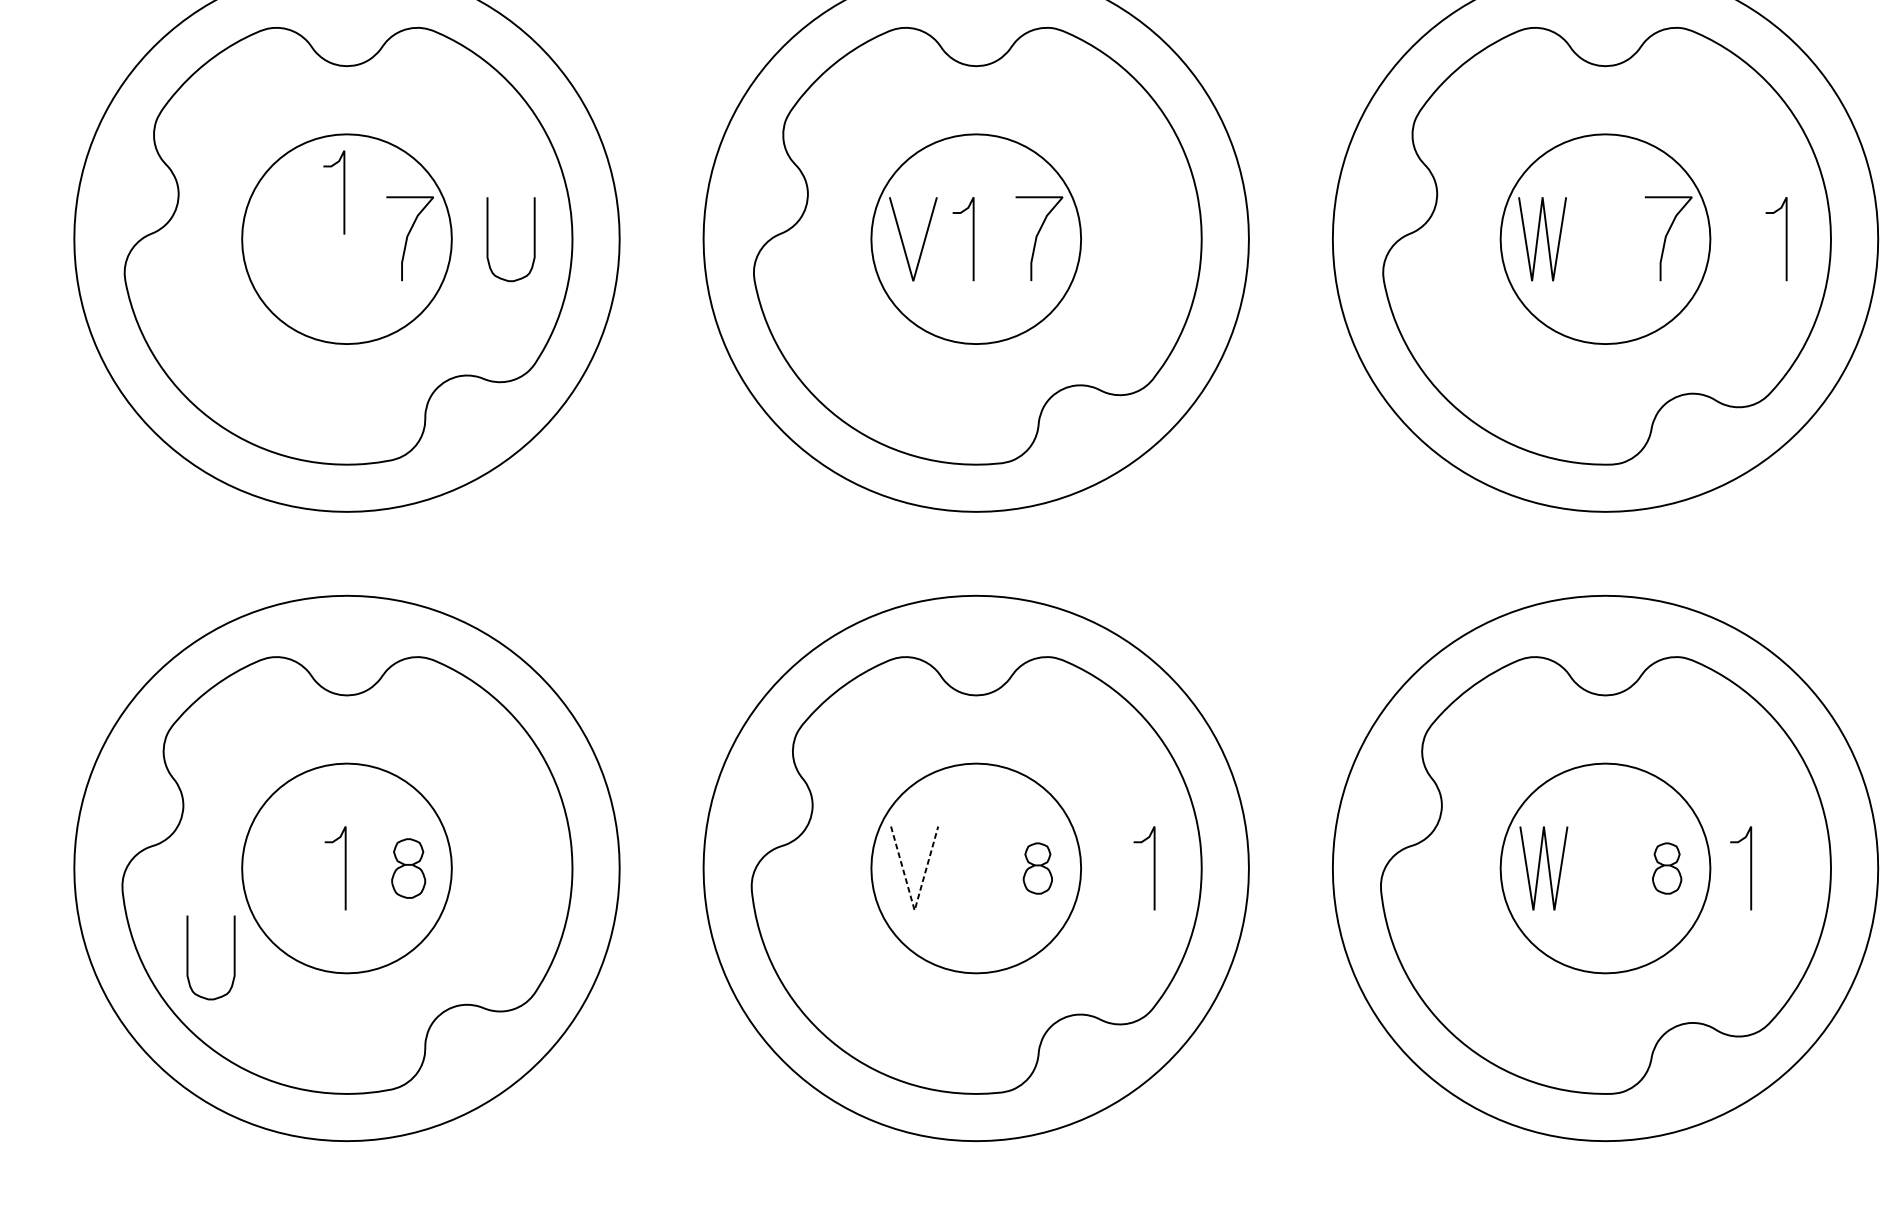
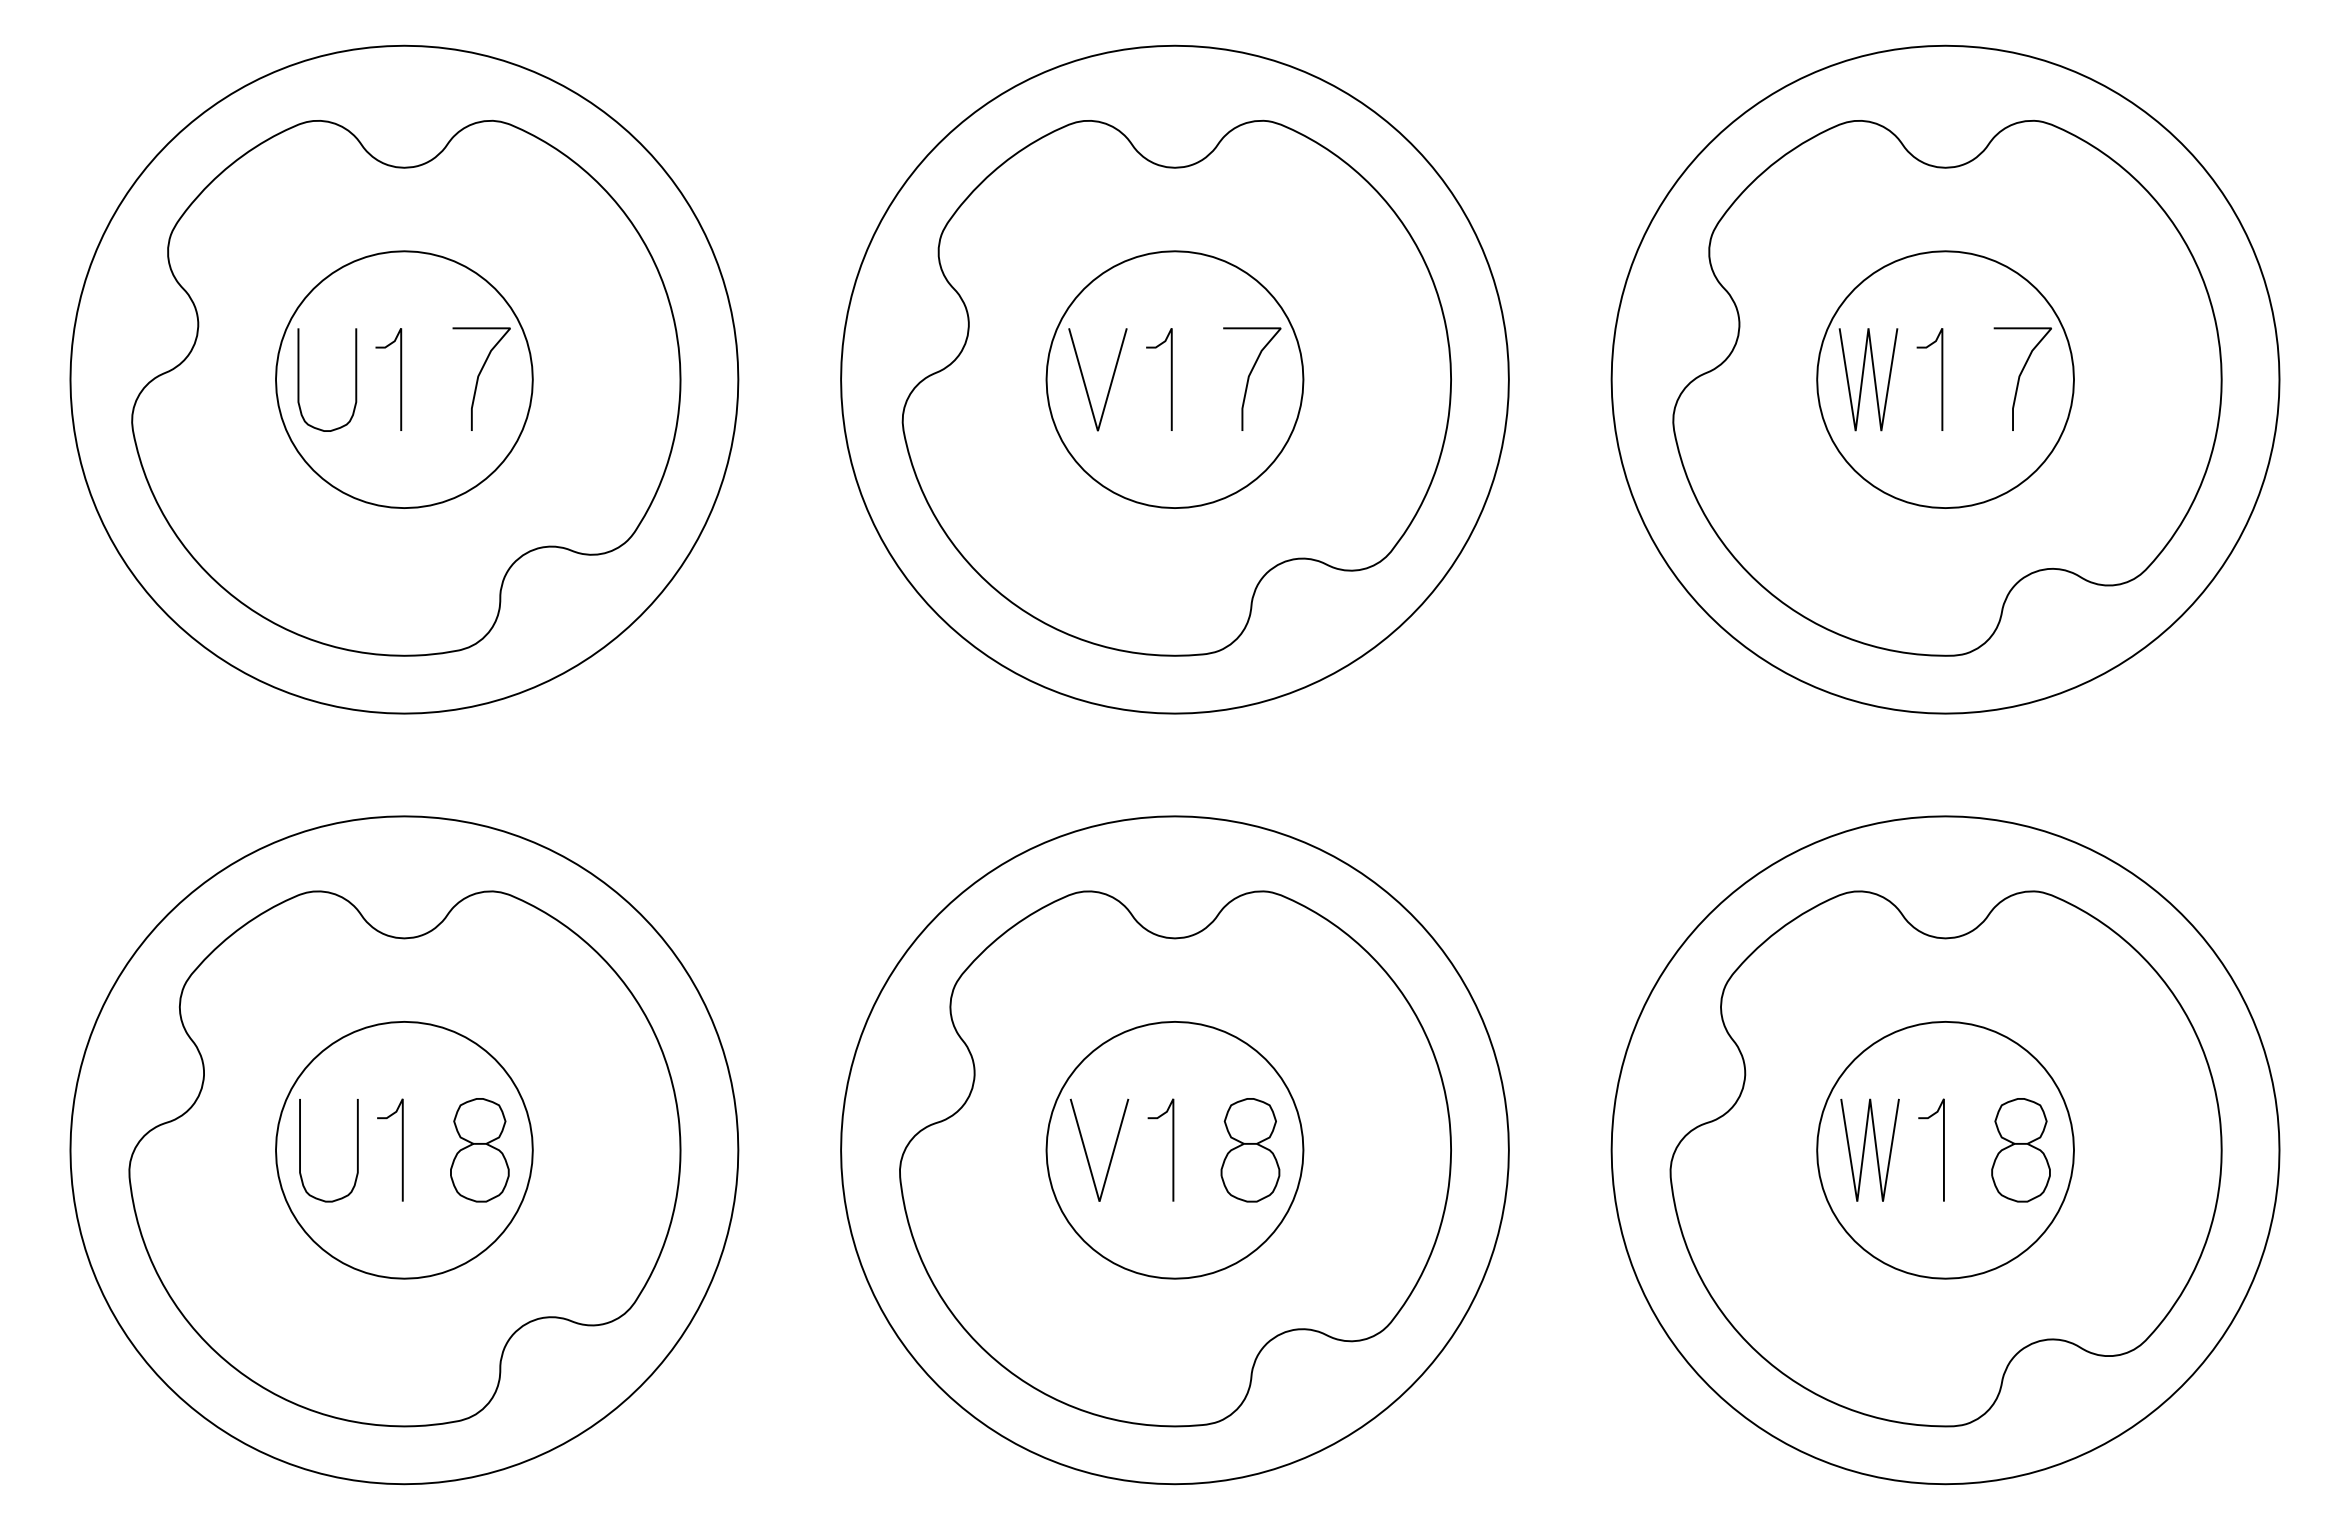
curve: (343, 192) -> (400, 379), moved
curve: (488, 239) -> (299, 379), moved
curve: (1785, 239) -> (1941, 379), moved
curve: (1153, 867) -> (1172, 1149), moved
curve: (1750, 867) -> (1943, 1149), moved
part: (408, 868) -> (479, 1150), size x1.43
part: (1037, 868) -> (1250, 1150), size x1.67
part: (1666, 868) -> (2020, 1150), size x1.67
line: (914, 910) -> (1099, 1201), dashed -> solid
curve: (187, 957) -> (300, 1150), moved

